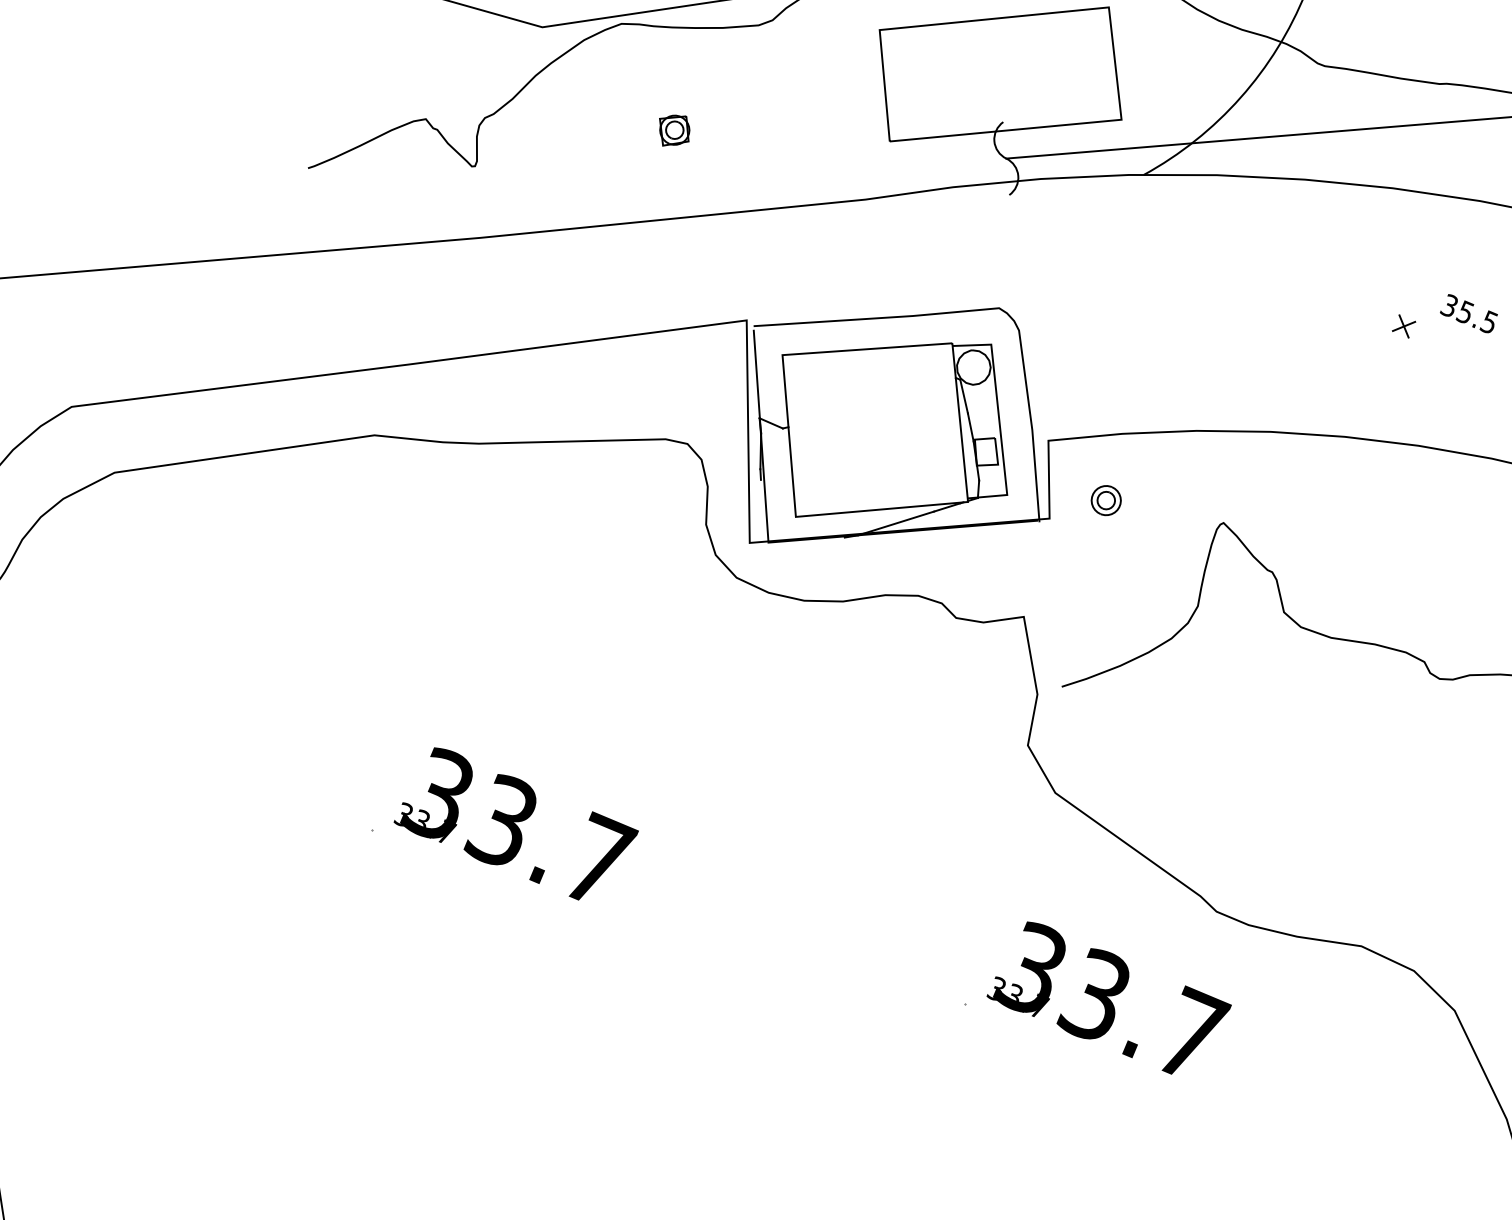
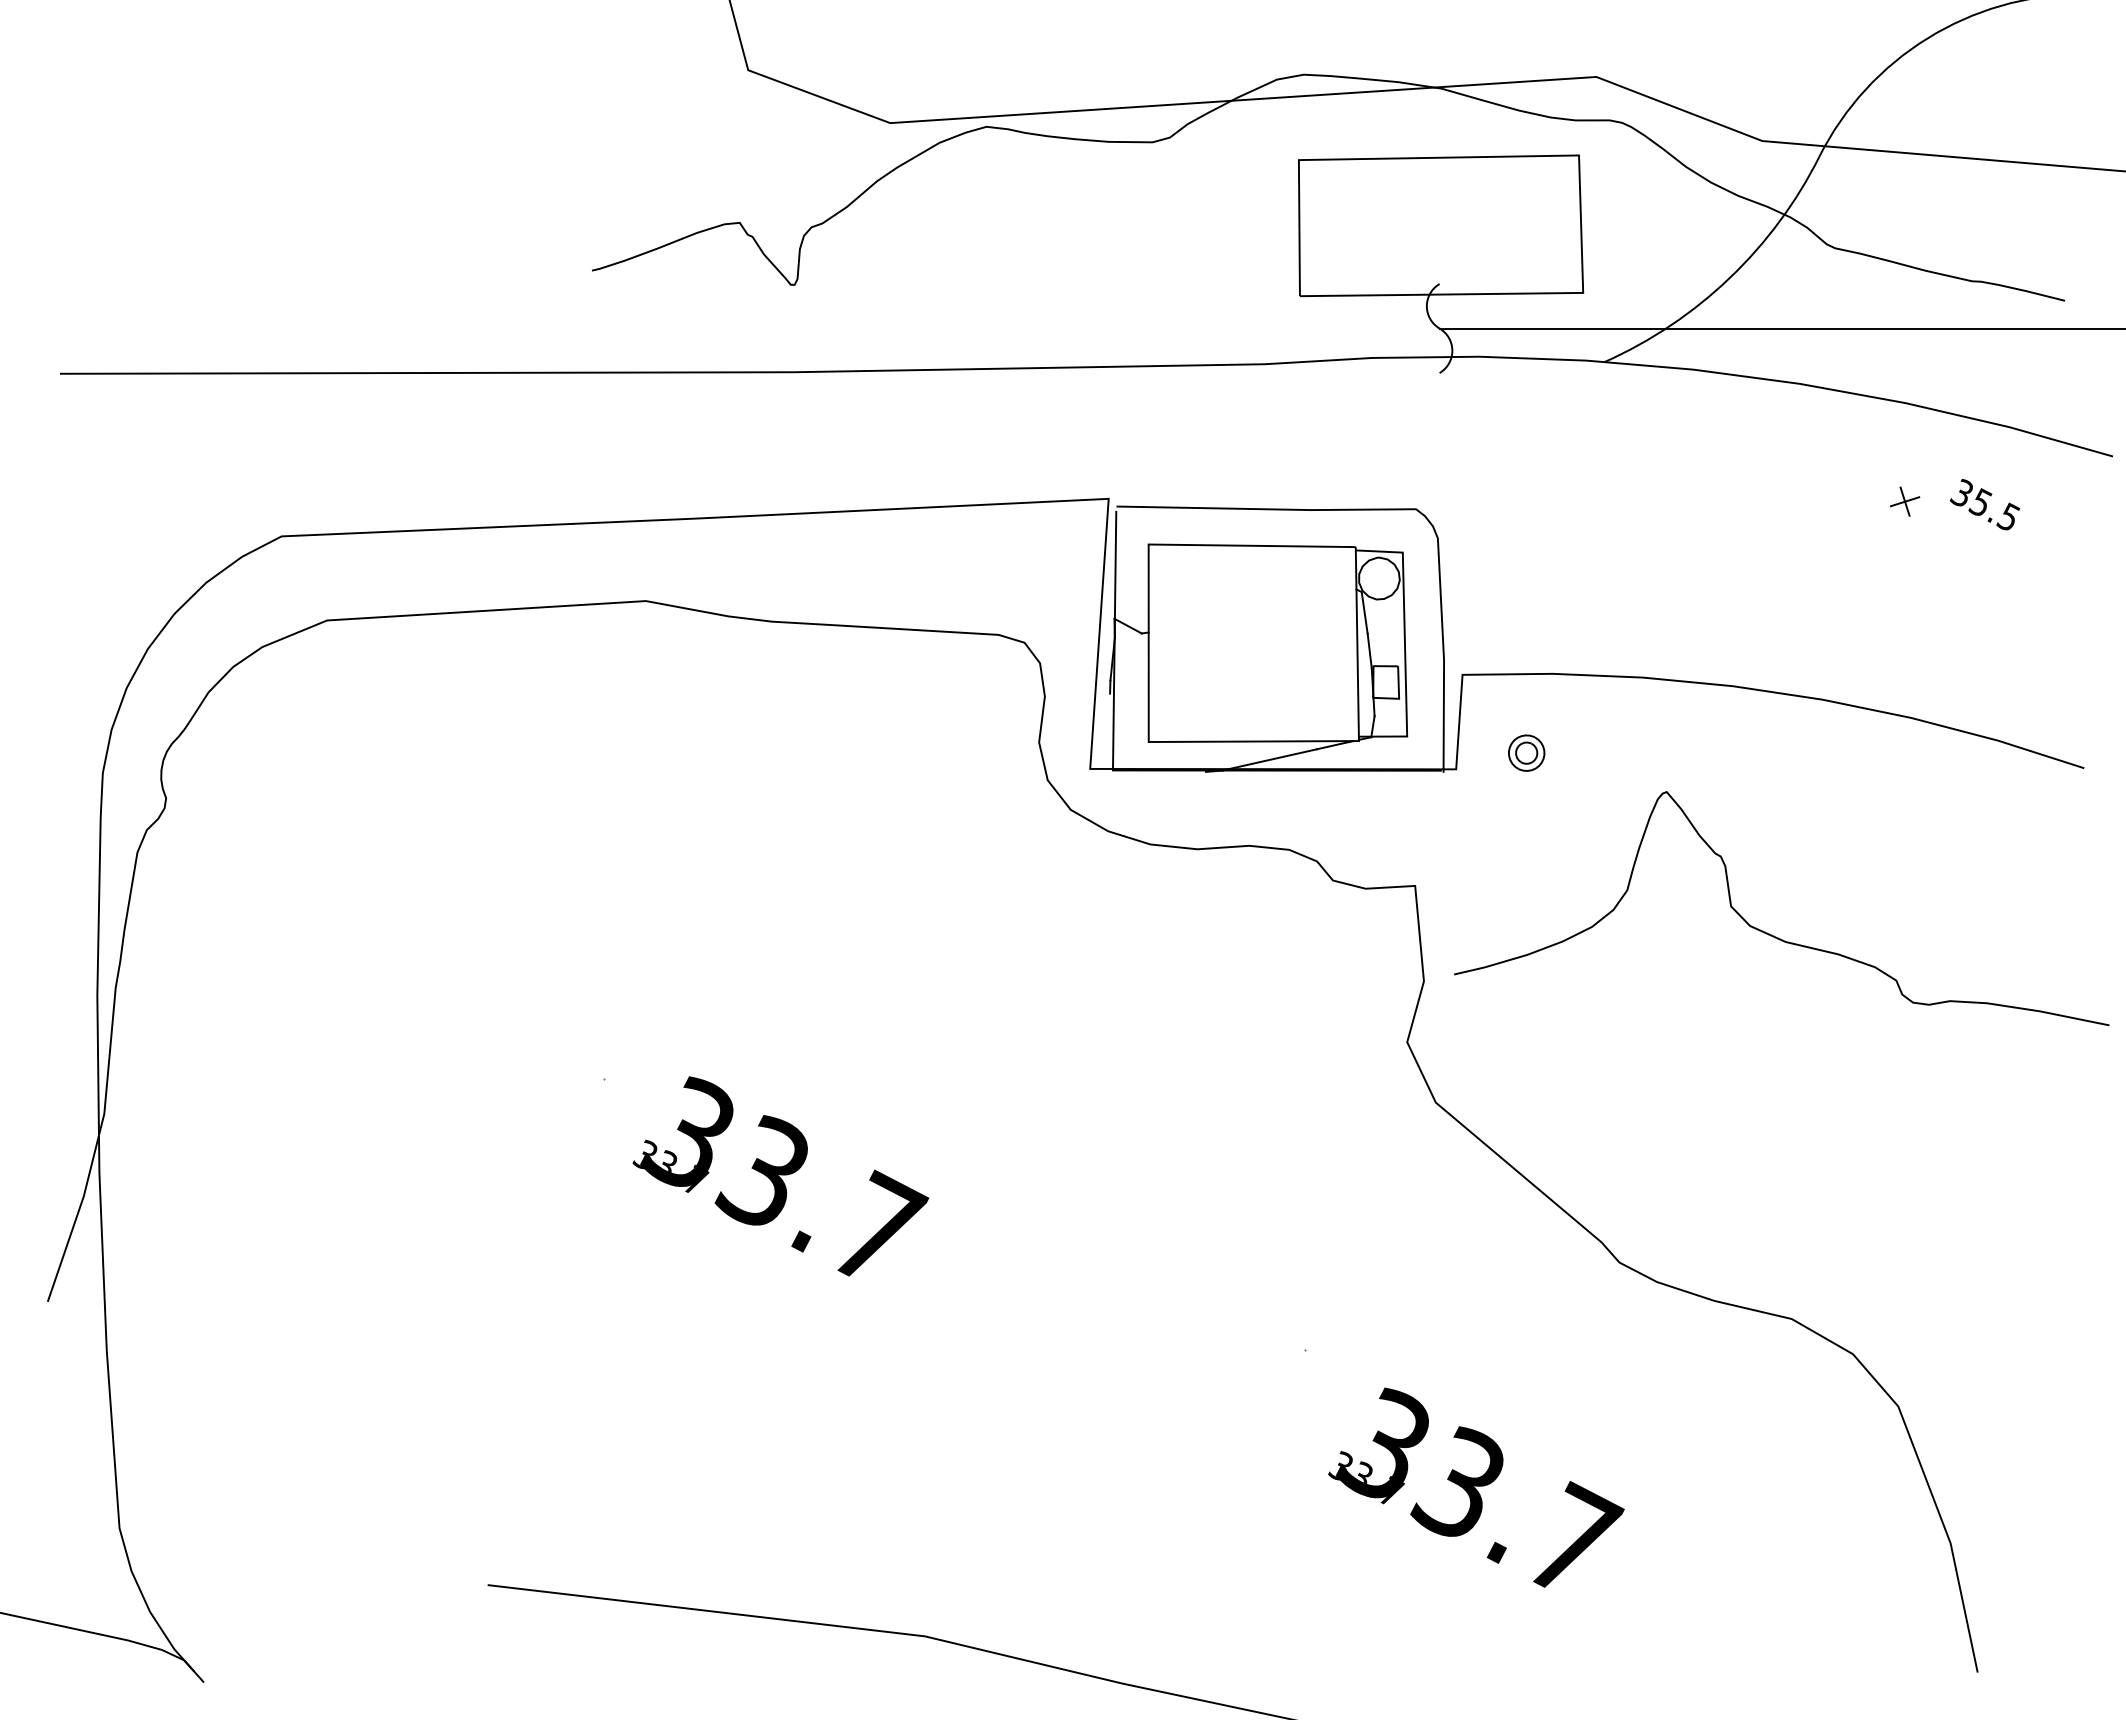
part: (674, 129) -> (1040, 260), removed
text: (1469, 313) -> (1985, 504), moved
part: (1404, 326) -> (1905, 501), moved
text: (515, 823) -> (780, 1176), moved
text: (1109, 997) -> (1476, 1487), moved

